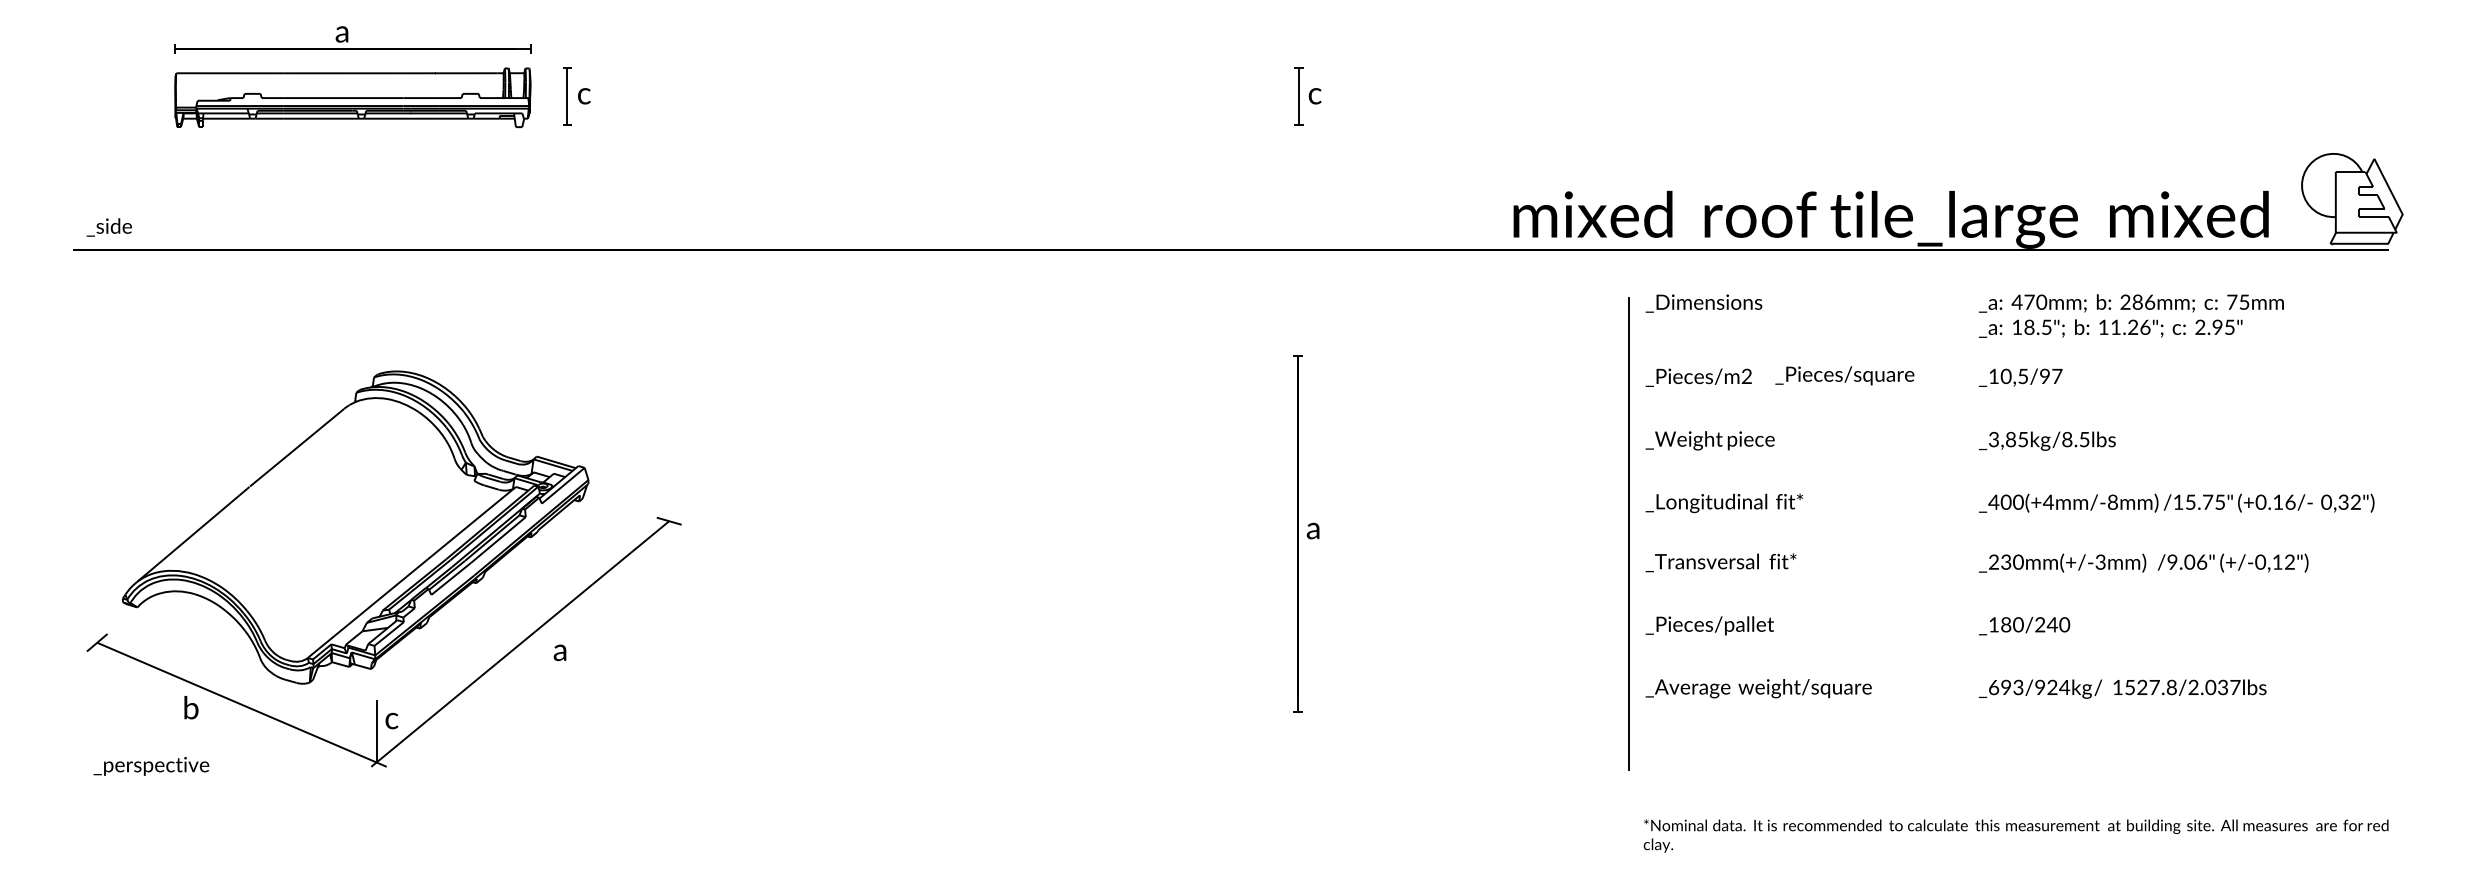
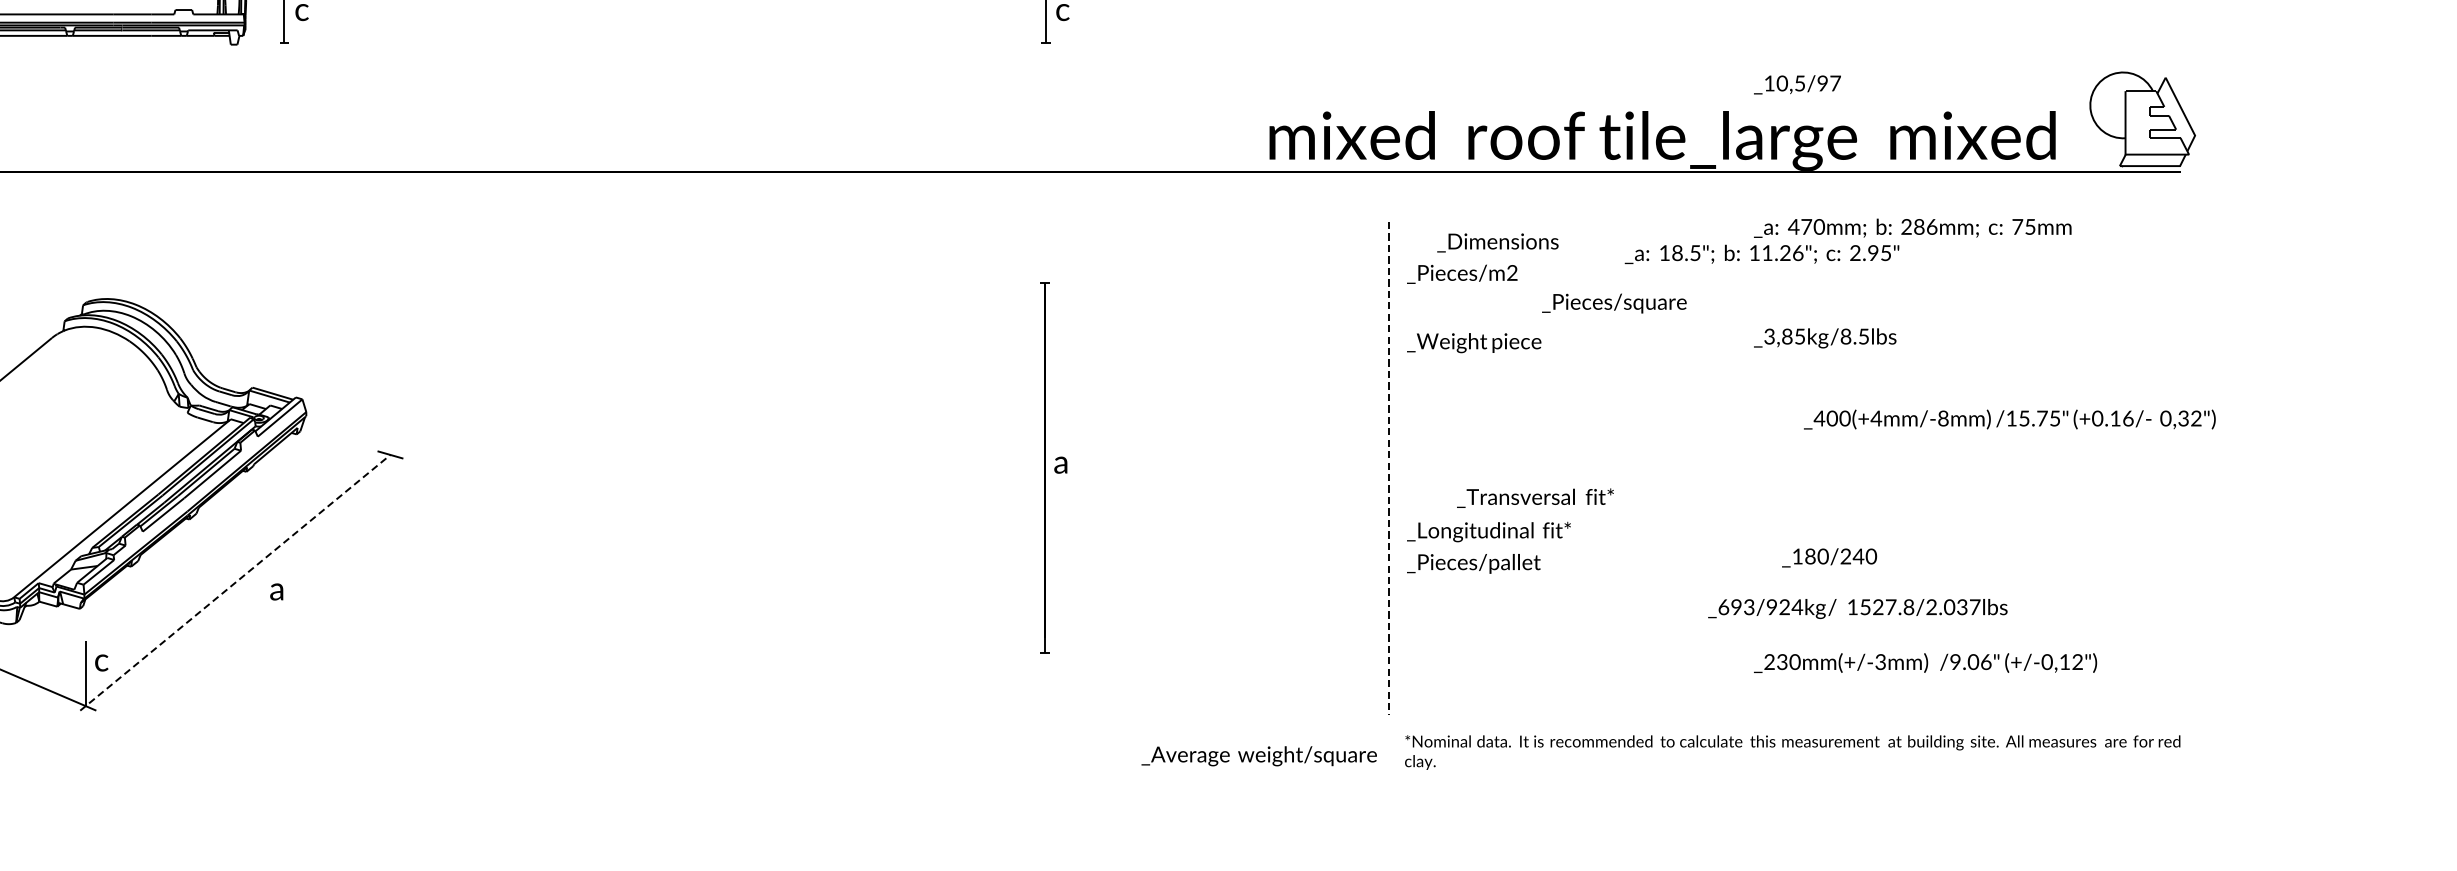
text: (1703, 303) -> (1497, 242), moved
text: (2110, 328) -> (1761, 254), moved
text: (1698, 377) -> (1462, 274), moved
text: (2020, 377) -> (1797, 84), moved
text: (1709, 440) -> (1473, 342), moved
text: (2046, 440) -> (1824, 337), moved
text: (2176, 502) -> (2009, 418), moved
text: (1723, 503) -> (1488, 532), moved
line: (1628, 534) -> (1389, 468), solid -> dashed
text: (1720, 562) -> (1534, 497), moved
text: (2143, 562) -> (1925, 662), moved
text: (2024, 625) -> (1829, 557), moved
line: (520, 643) -> (235, 582), solid -> dashed
text: (1758, 688) -> (1258, 756), moved
text: (2122, 688) -> (1857, 608), moved
text: (2015, 835) -> (1792, 751), moved

